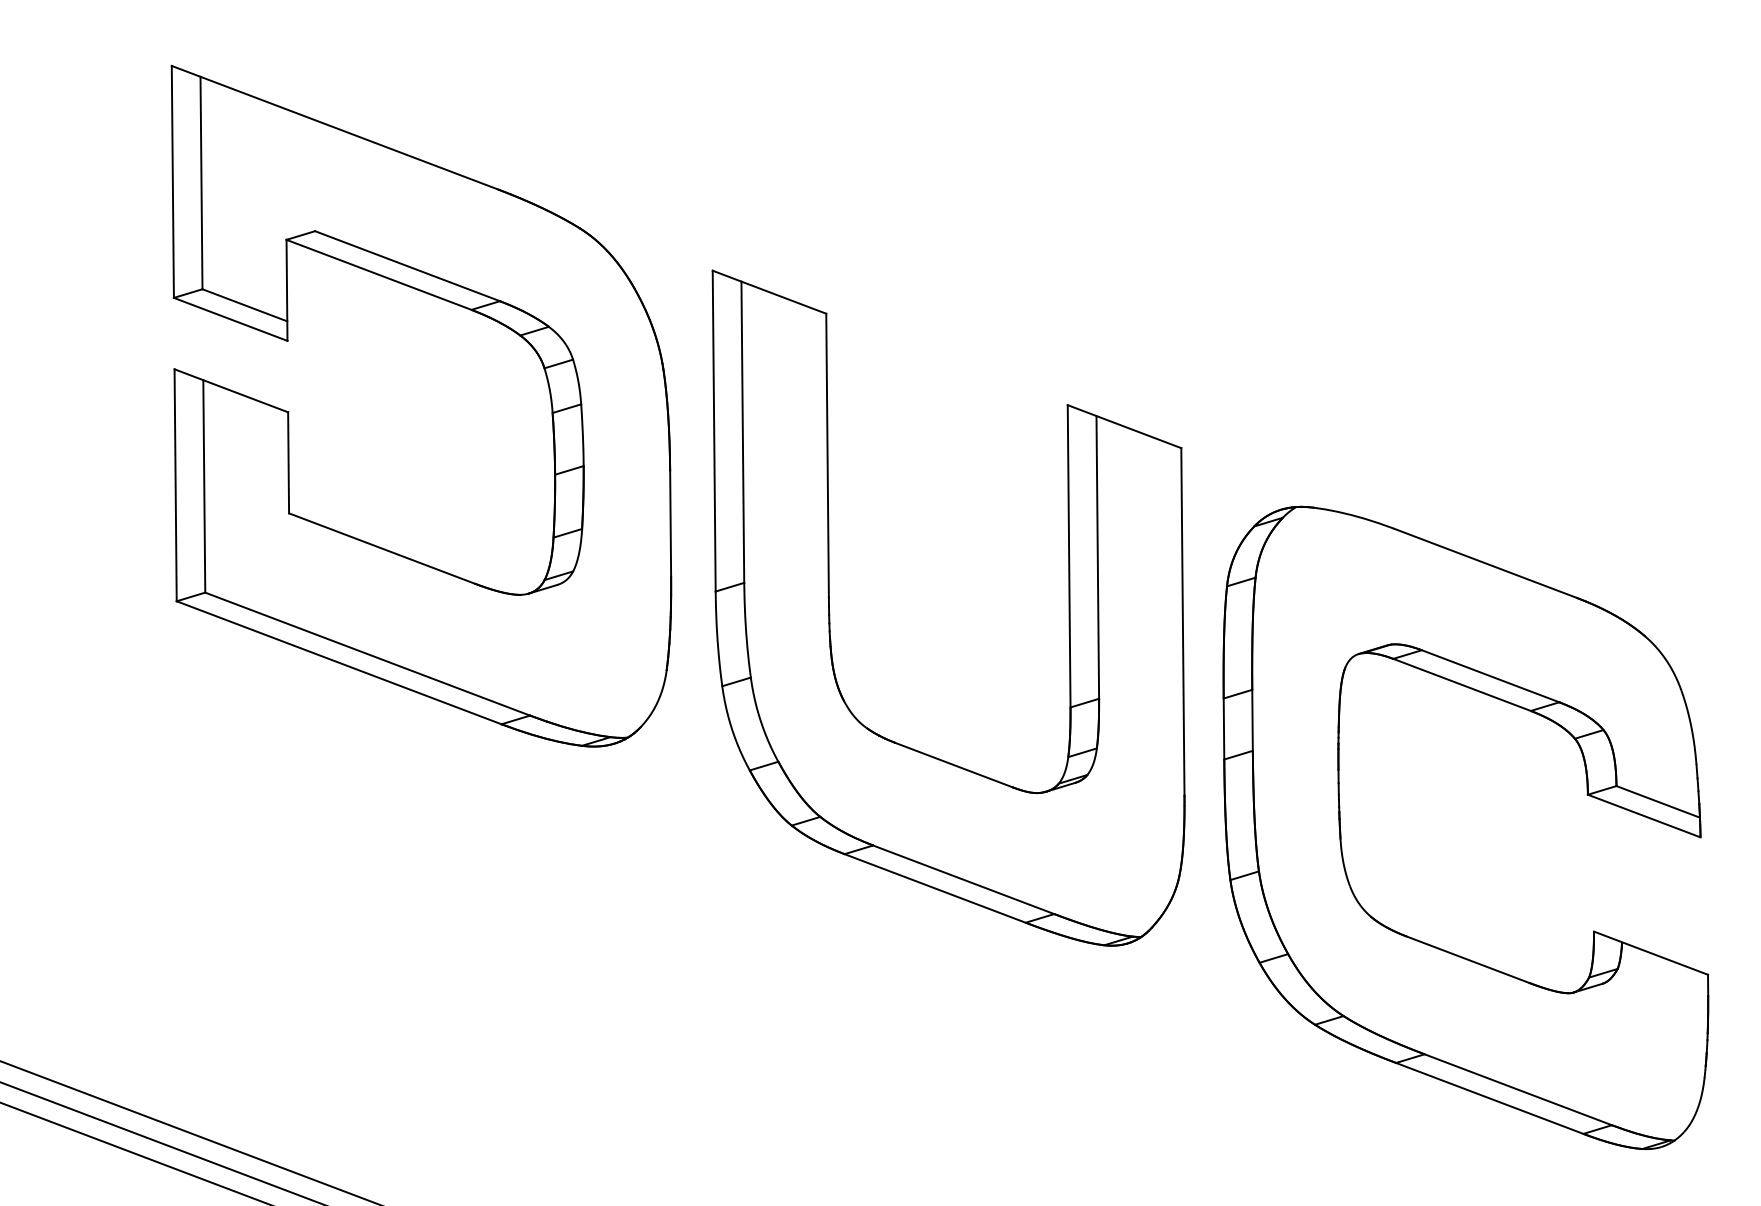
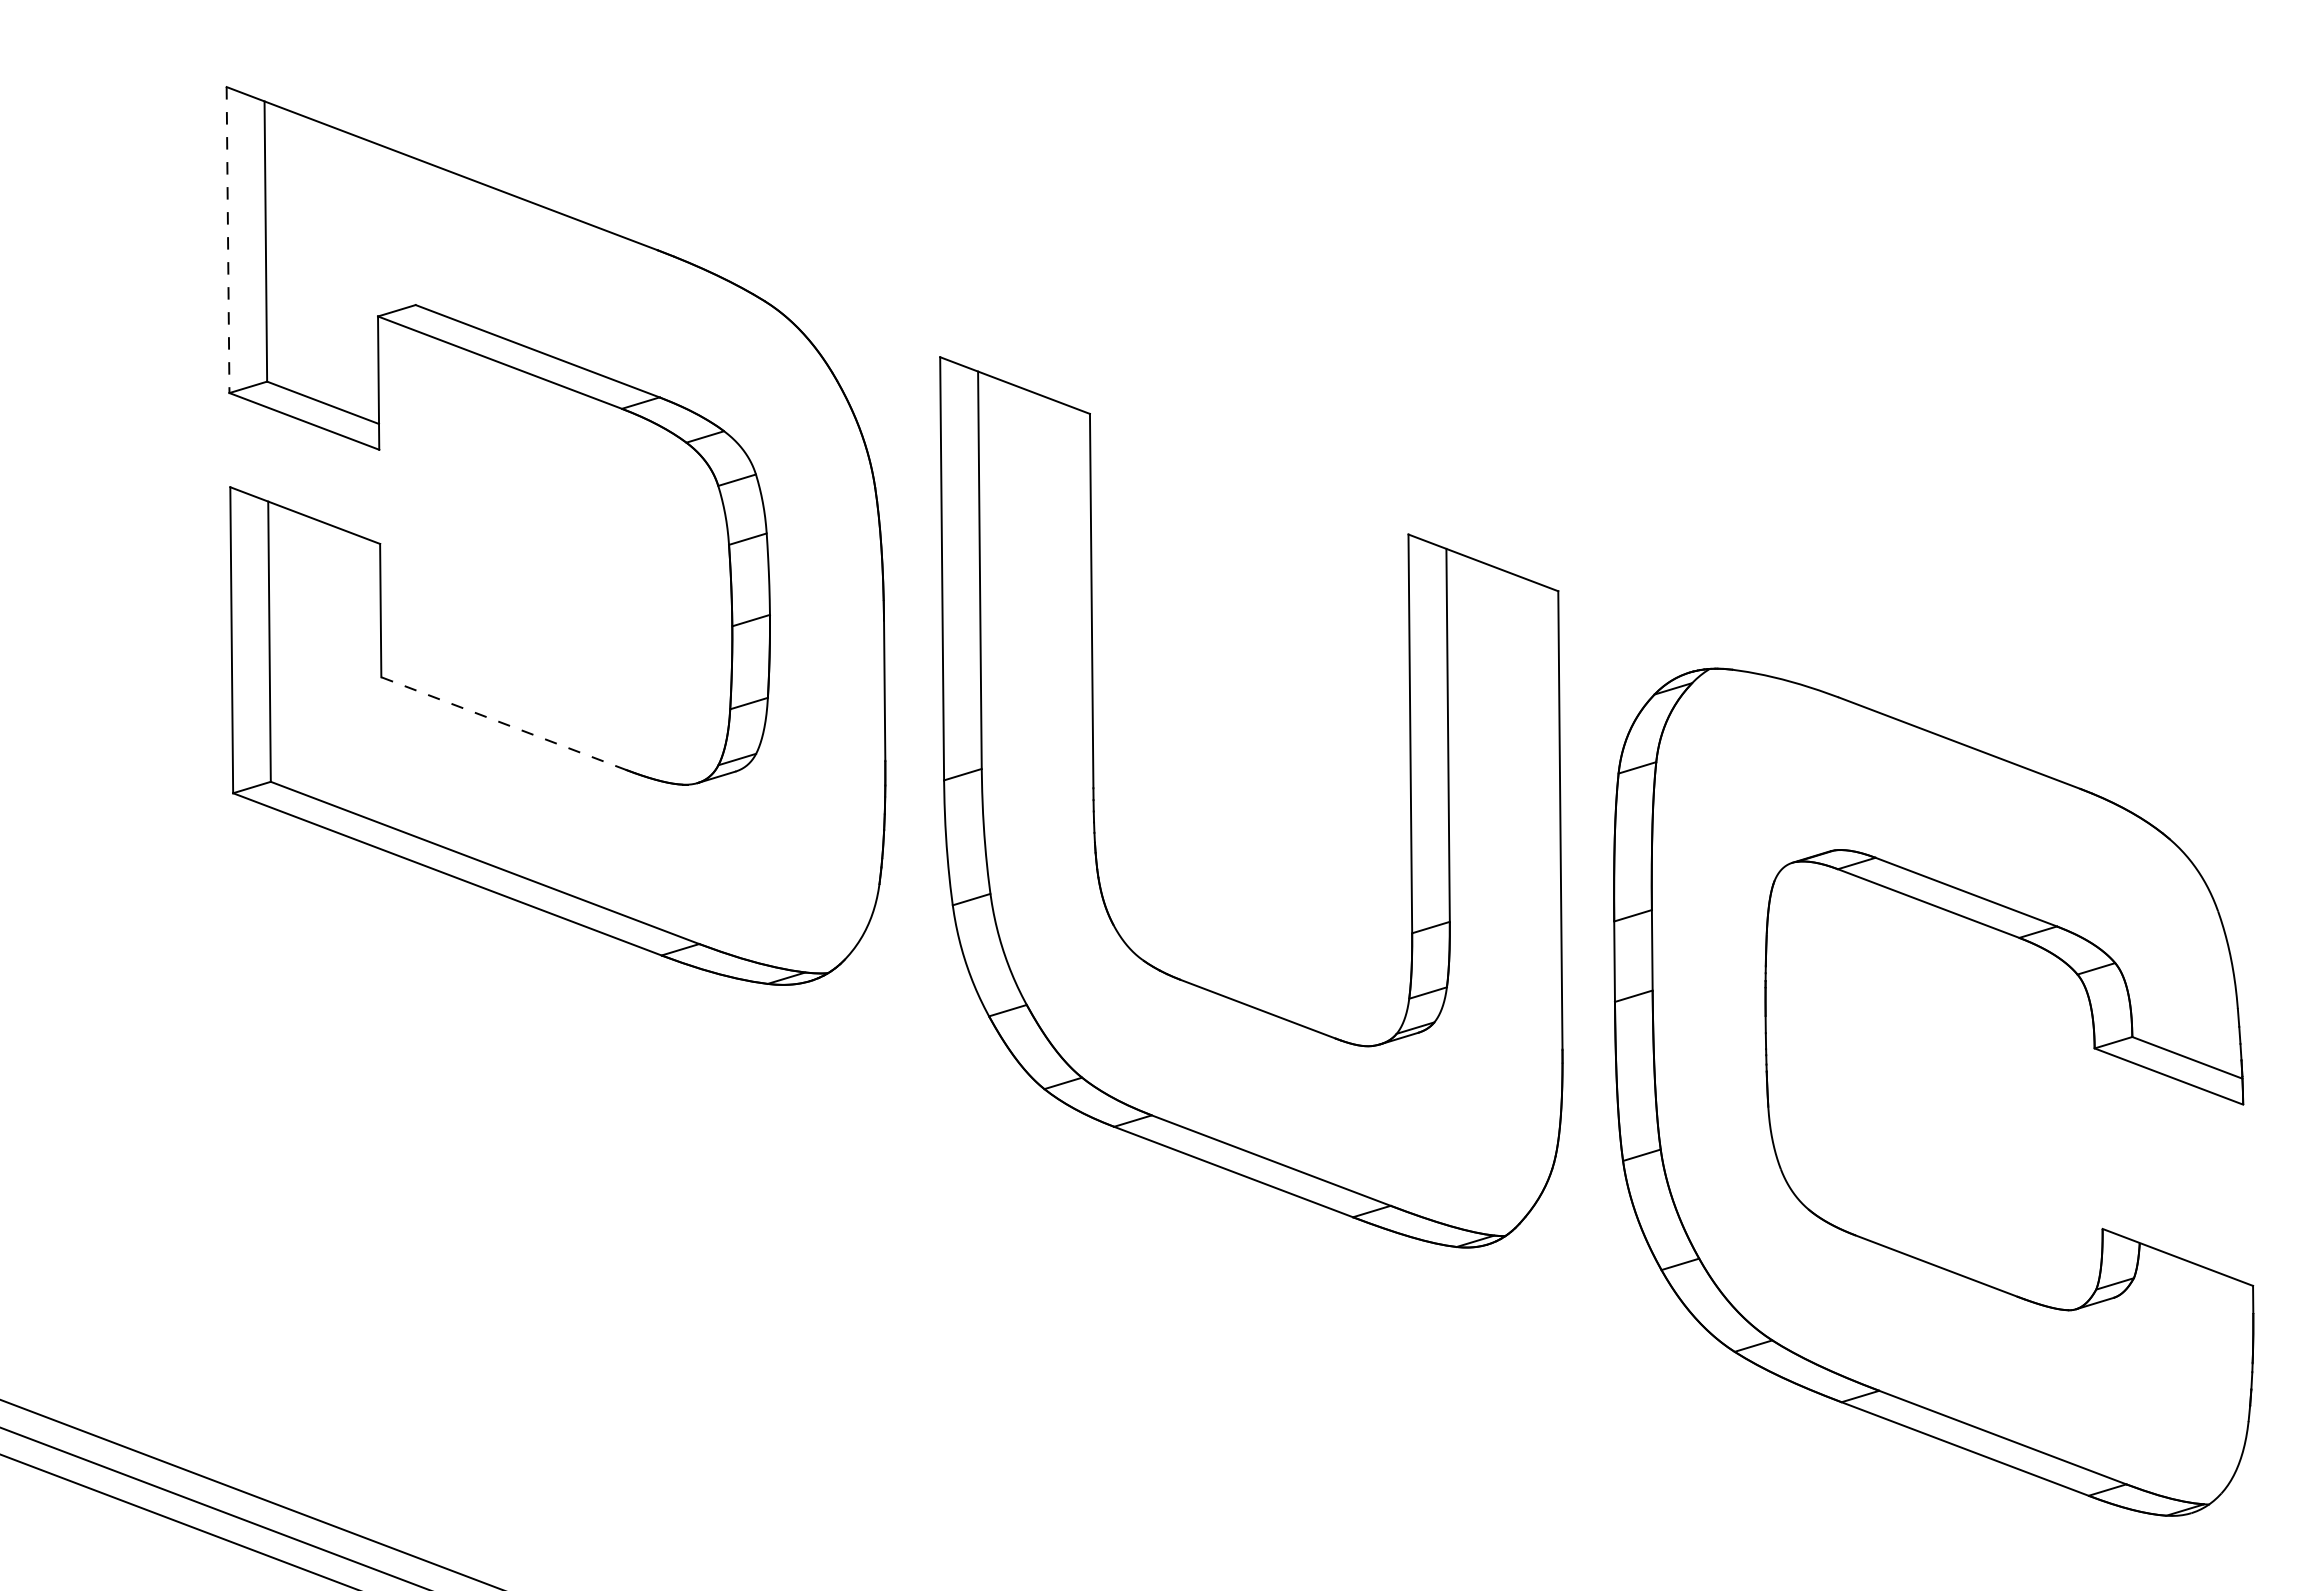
line: (173, 182) -> (228, 240), solid -> dashed
line: (382, 548) -> (504, 723), solid -> dashed

